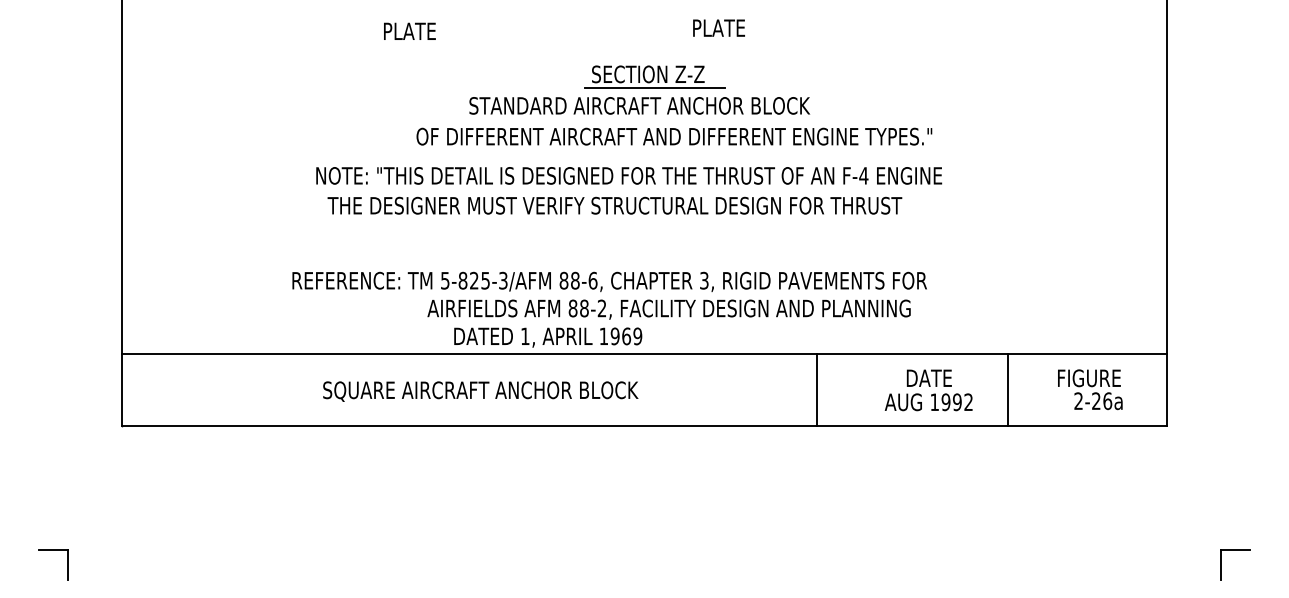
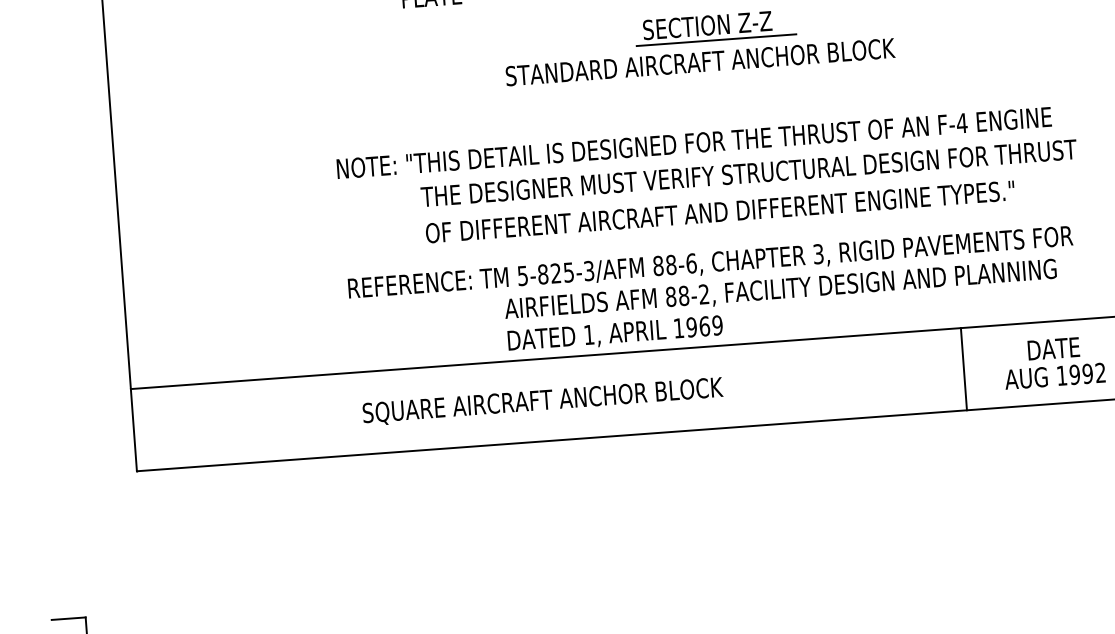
text: (674, 136) -> (720, 211), moved
text: (614, 205) -> (748, 173), moved
text: (609, 295) -> (711, 278), moved
line: (816, 390) -> (963, 369), moved

